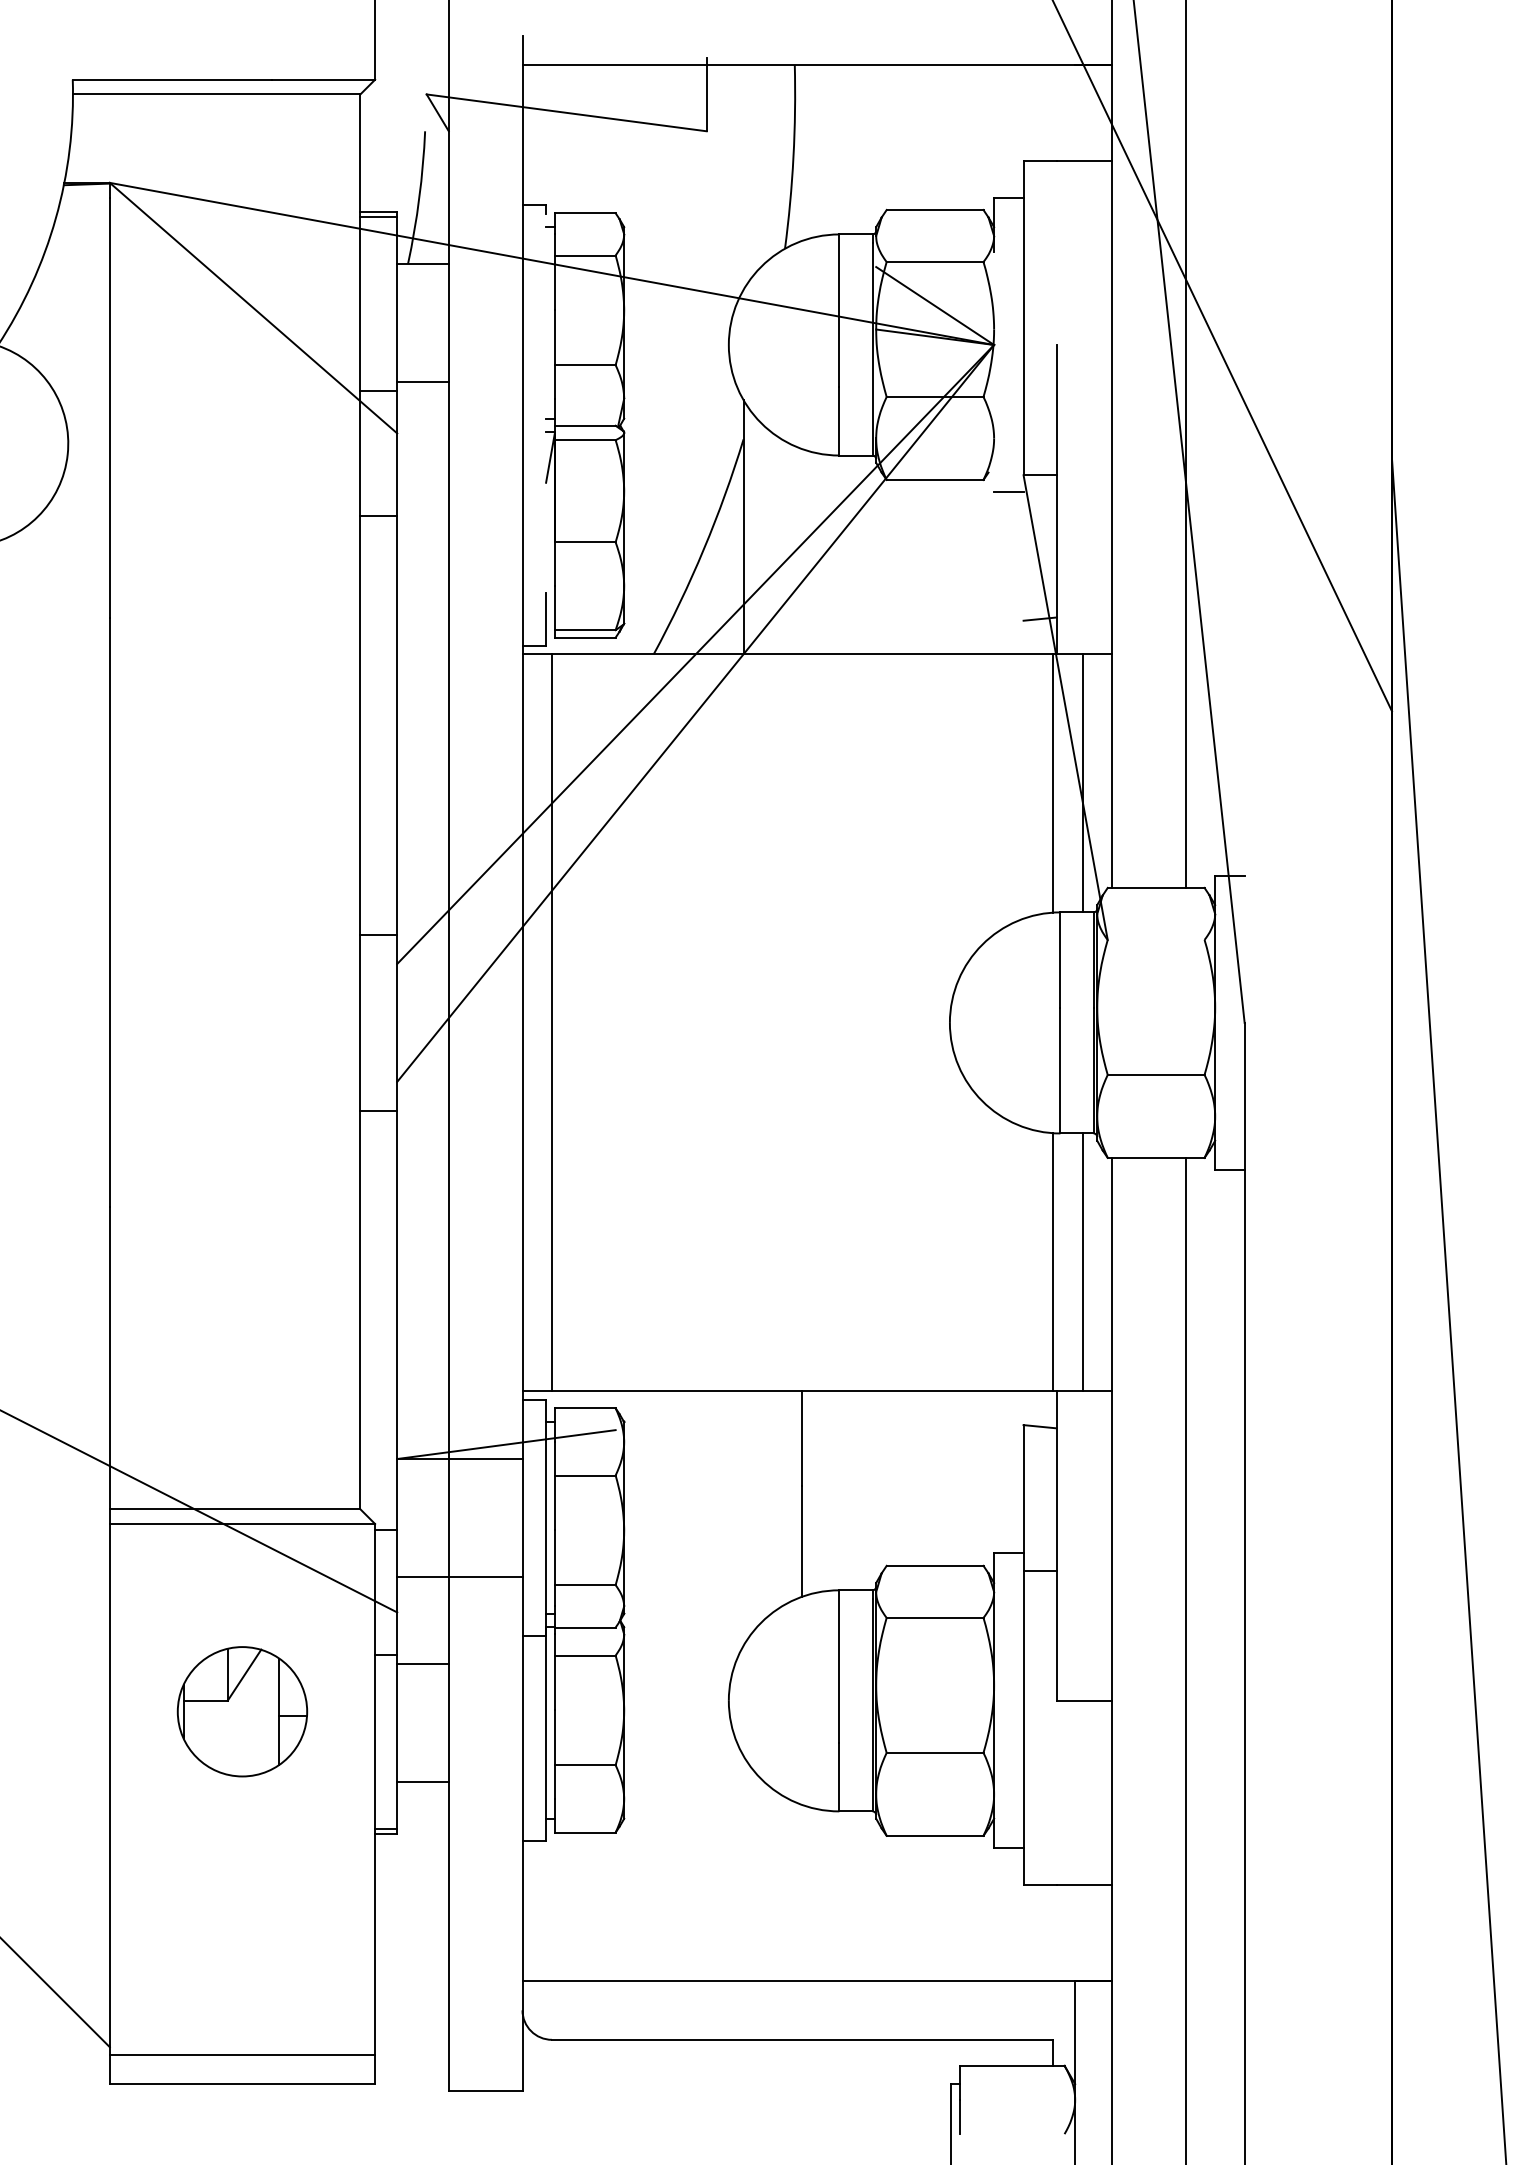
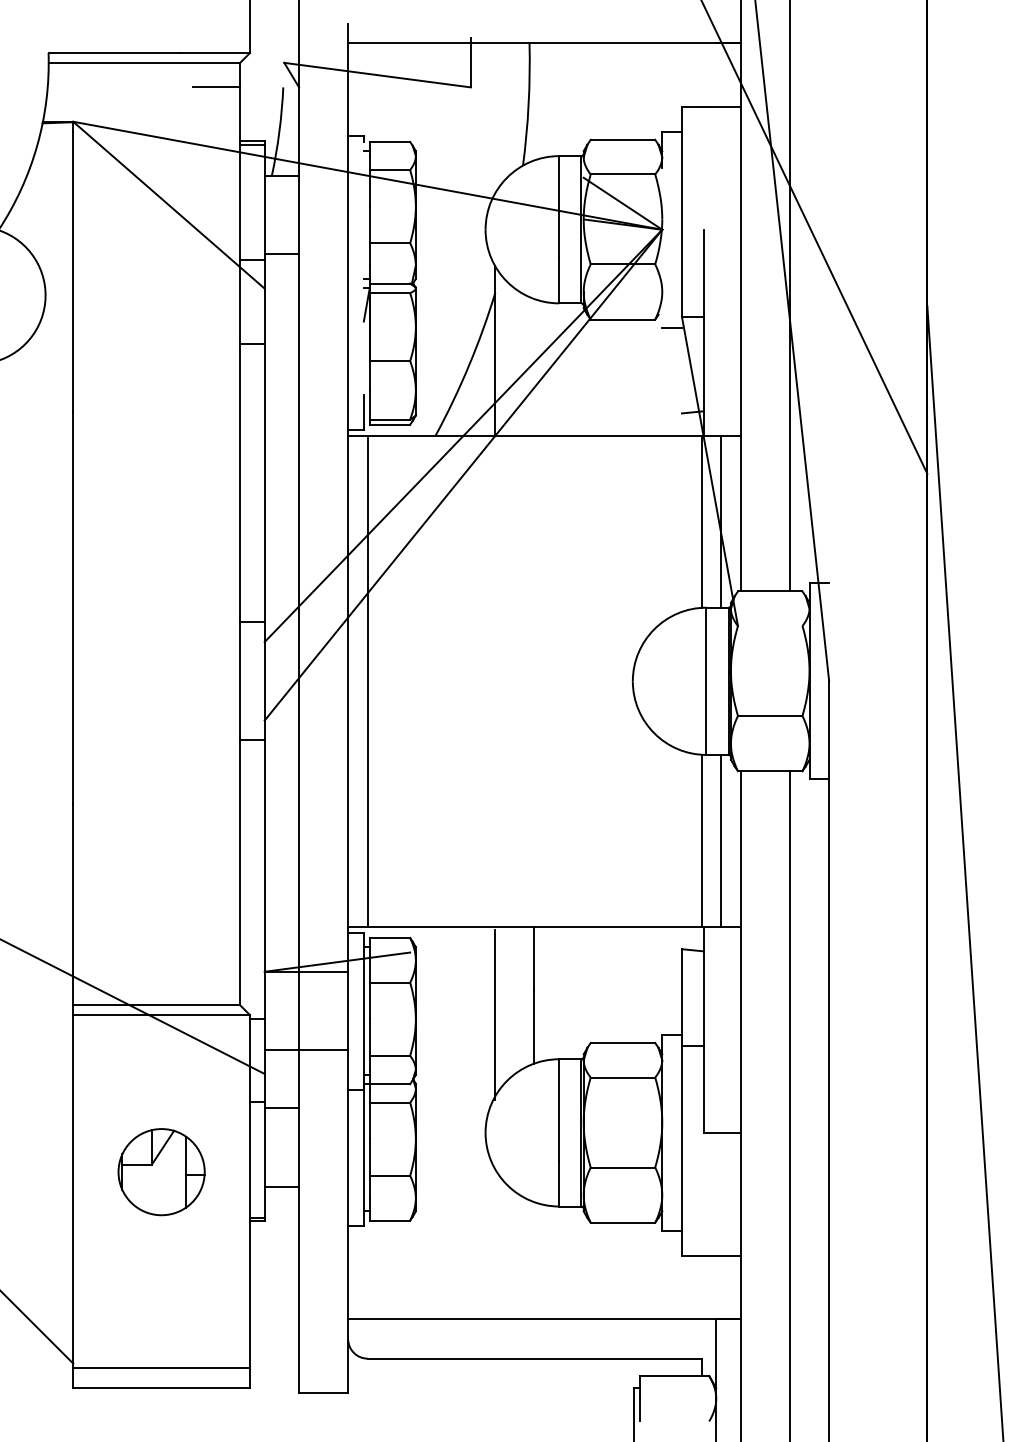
line: (324, 131) -> (216, 87), added
line: (743, 1523) -> (495, 1014), added
part: (242, 1712) -> (161, 1172), moved

